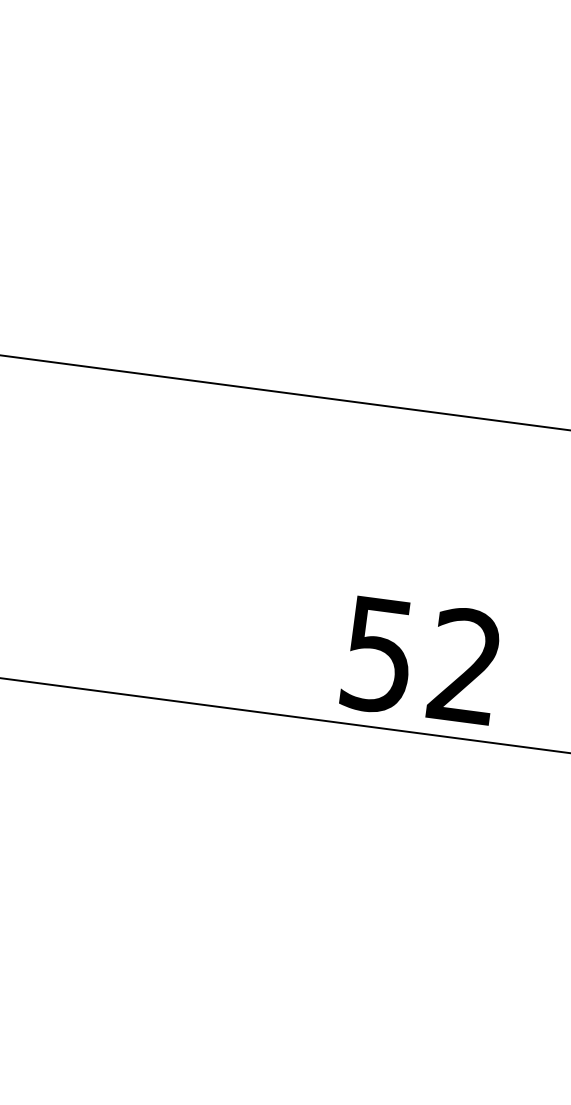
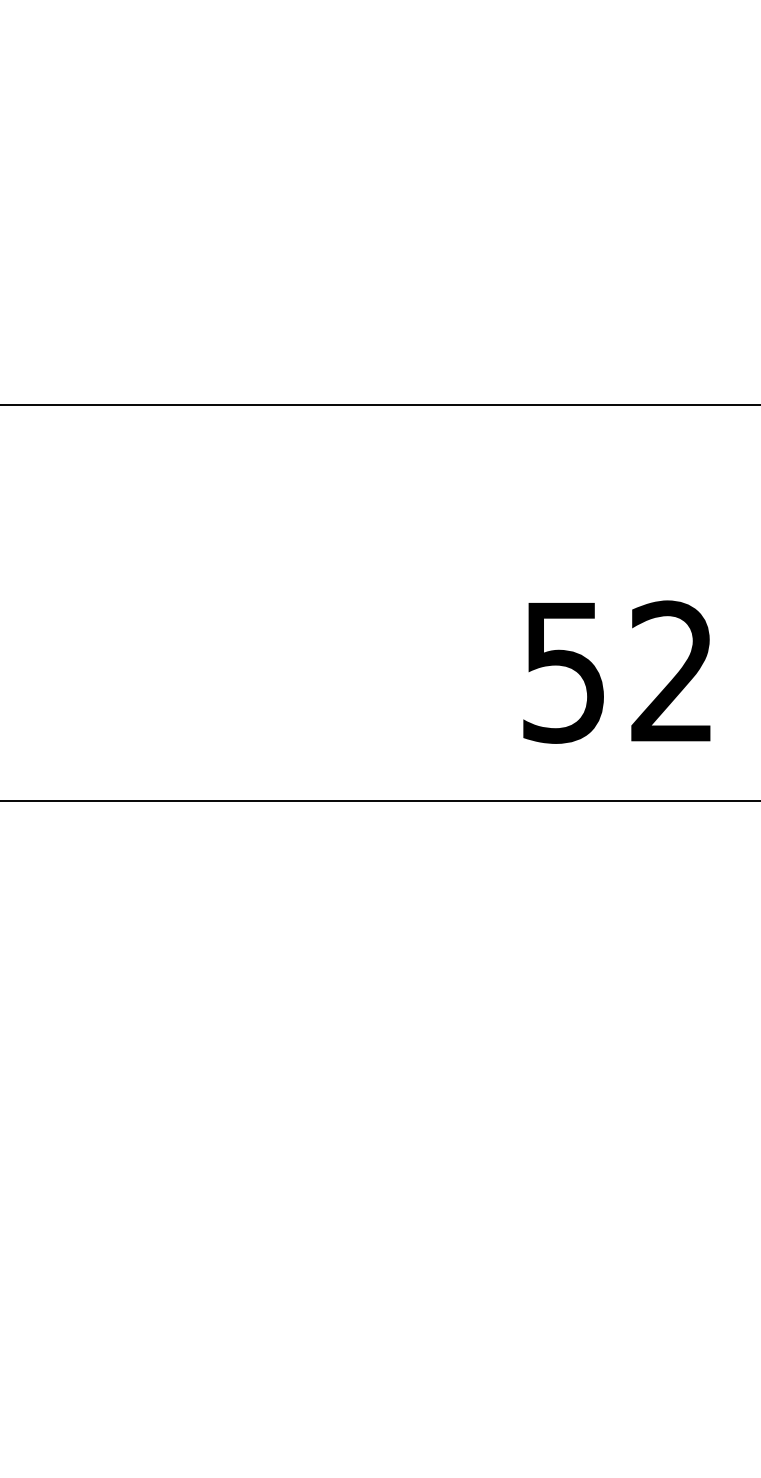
text: (420, 659) -> (616, 671), moved

